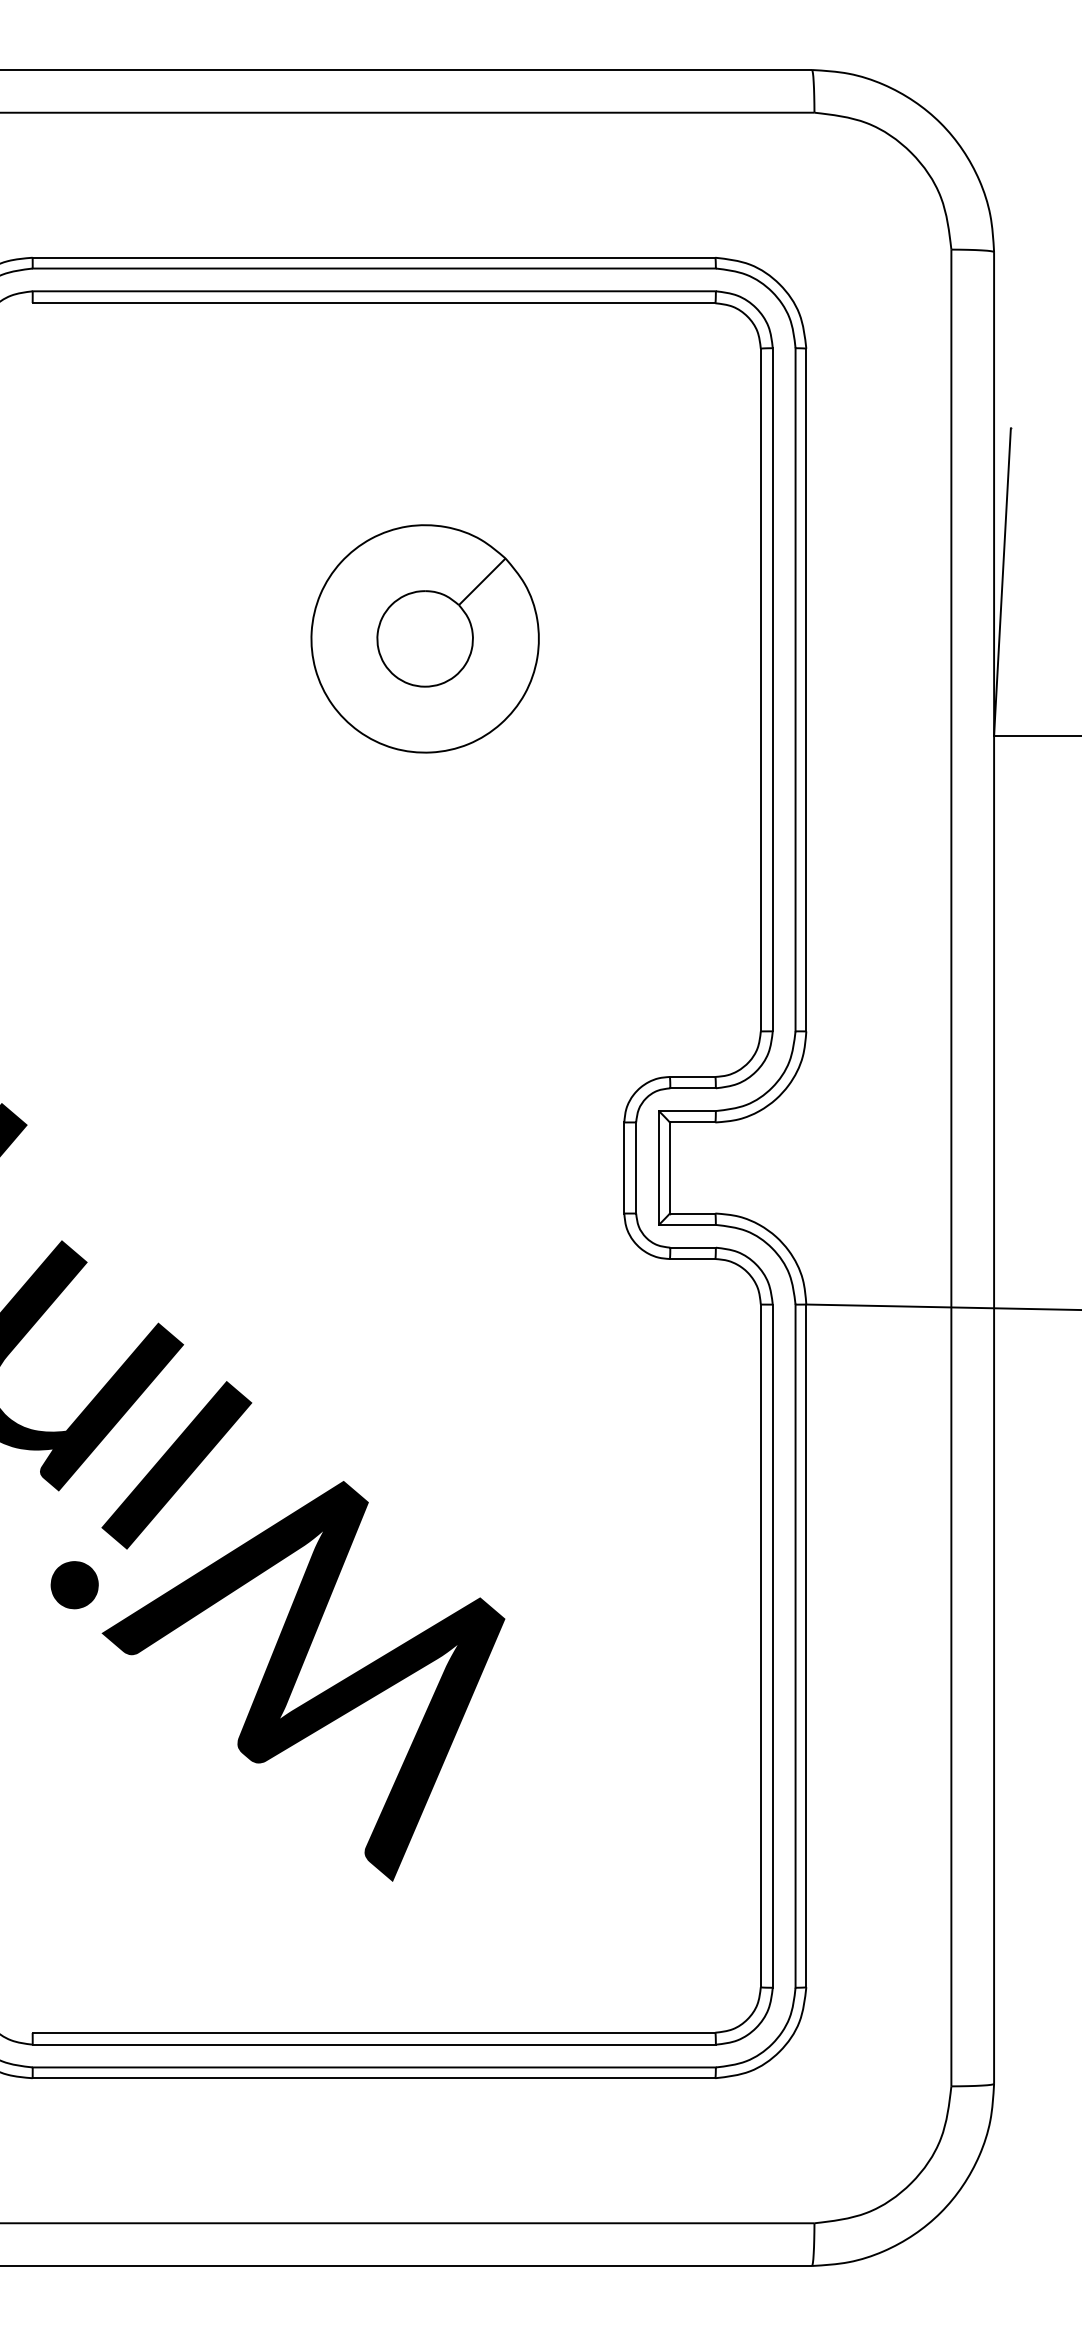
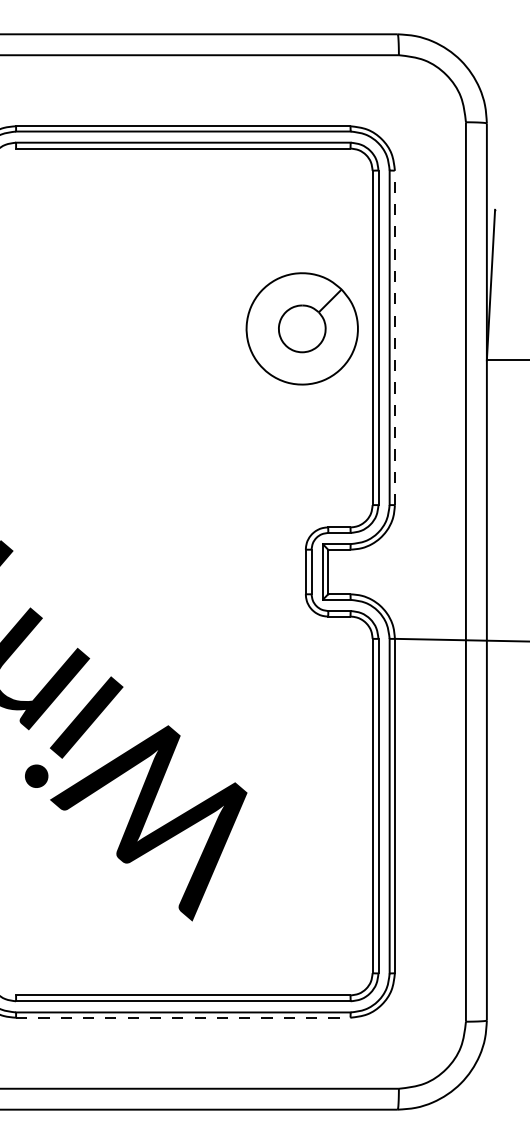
part: (423, 638) -> (301, 328), moved
line: (805, 689) -> (394, 337), solid -> dashed
line: (374, 2077) -> (183, 1017), solid -> dashed

